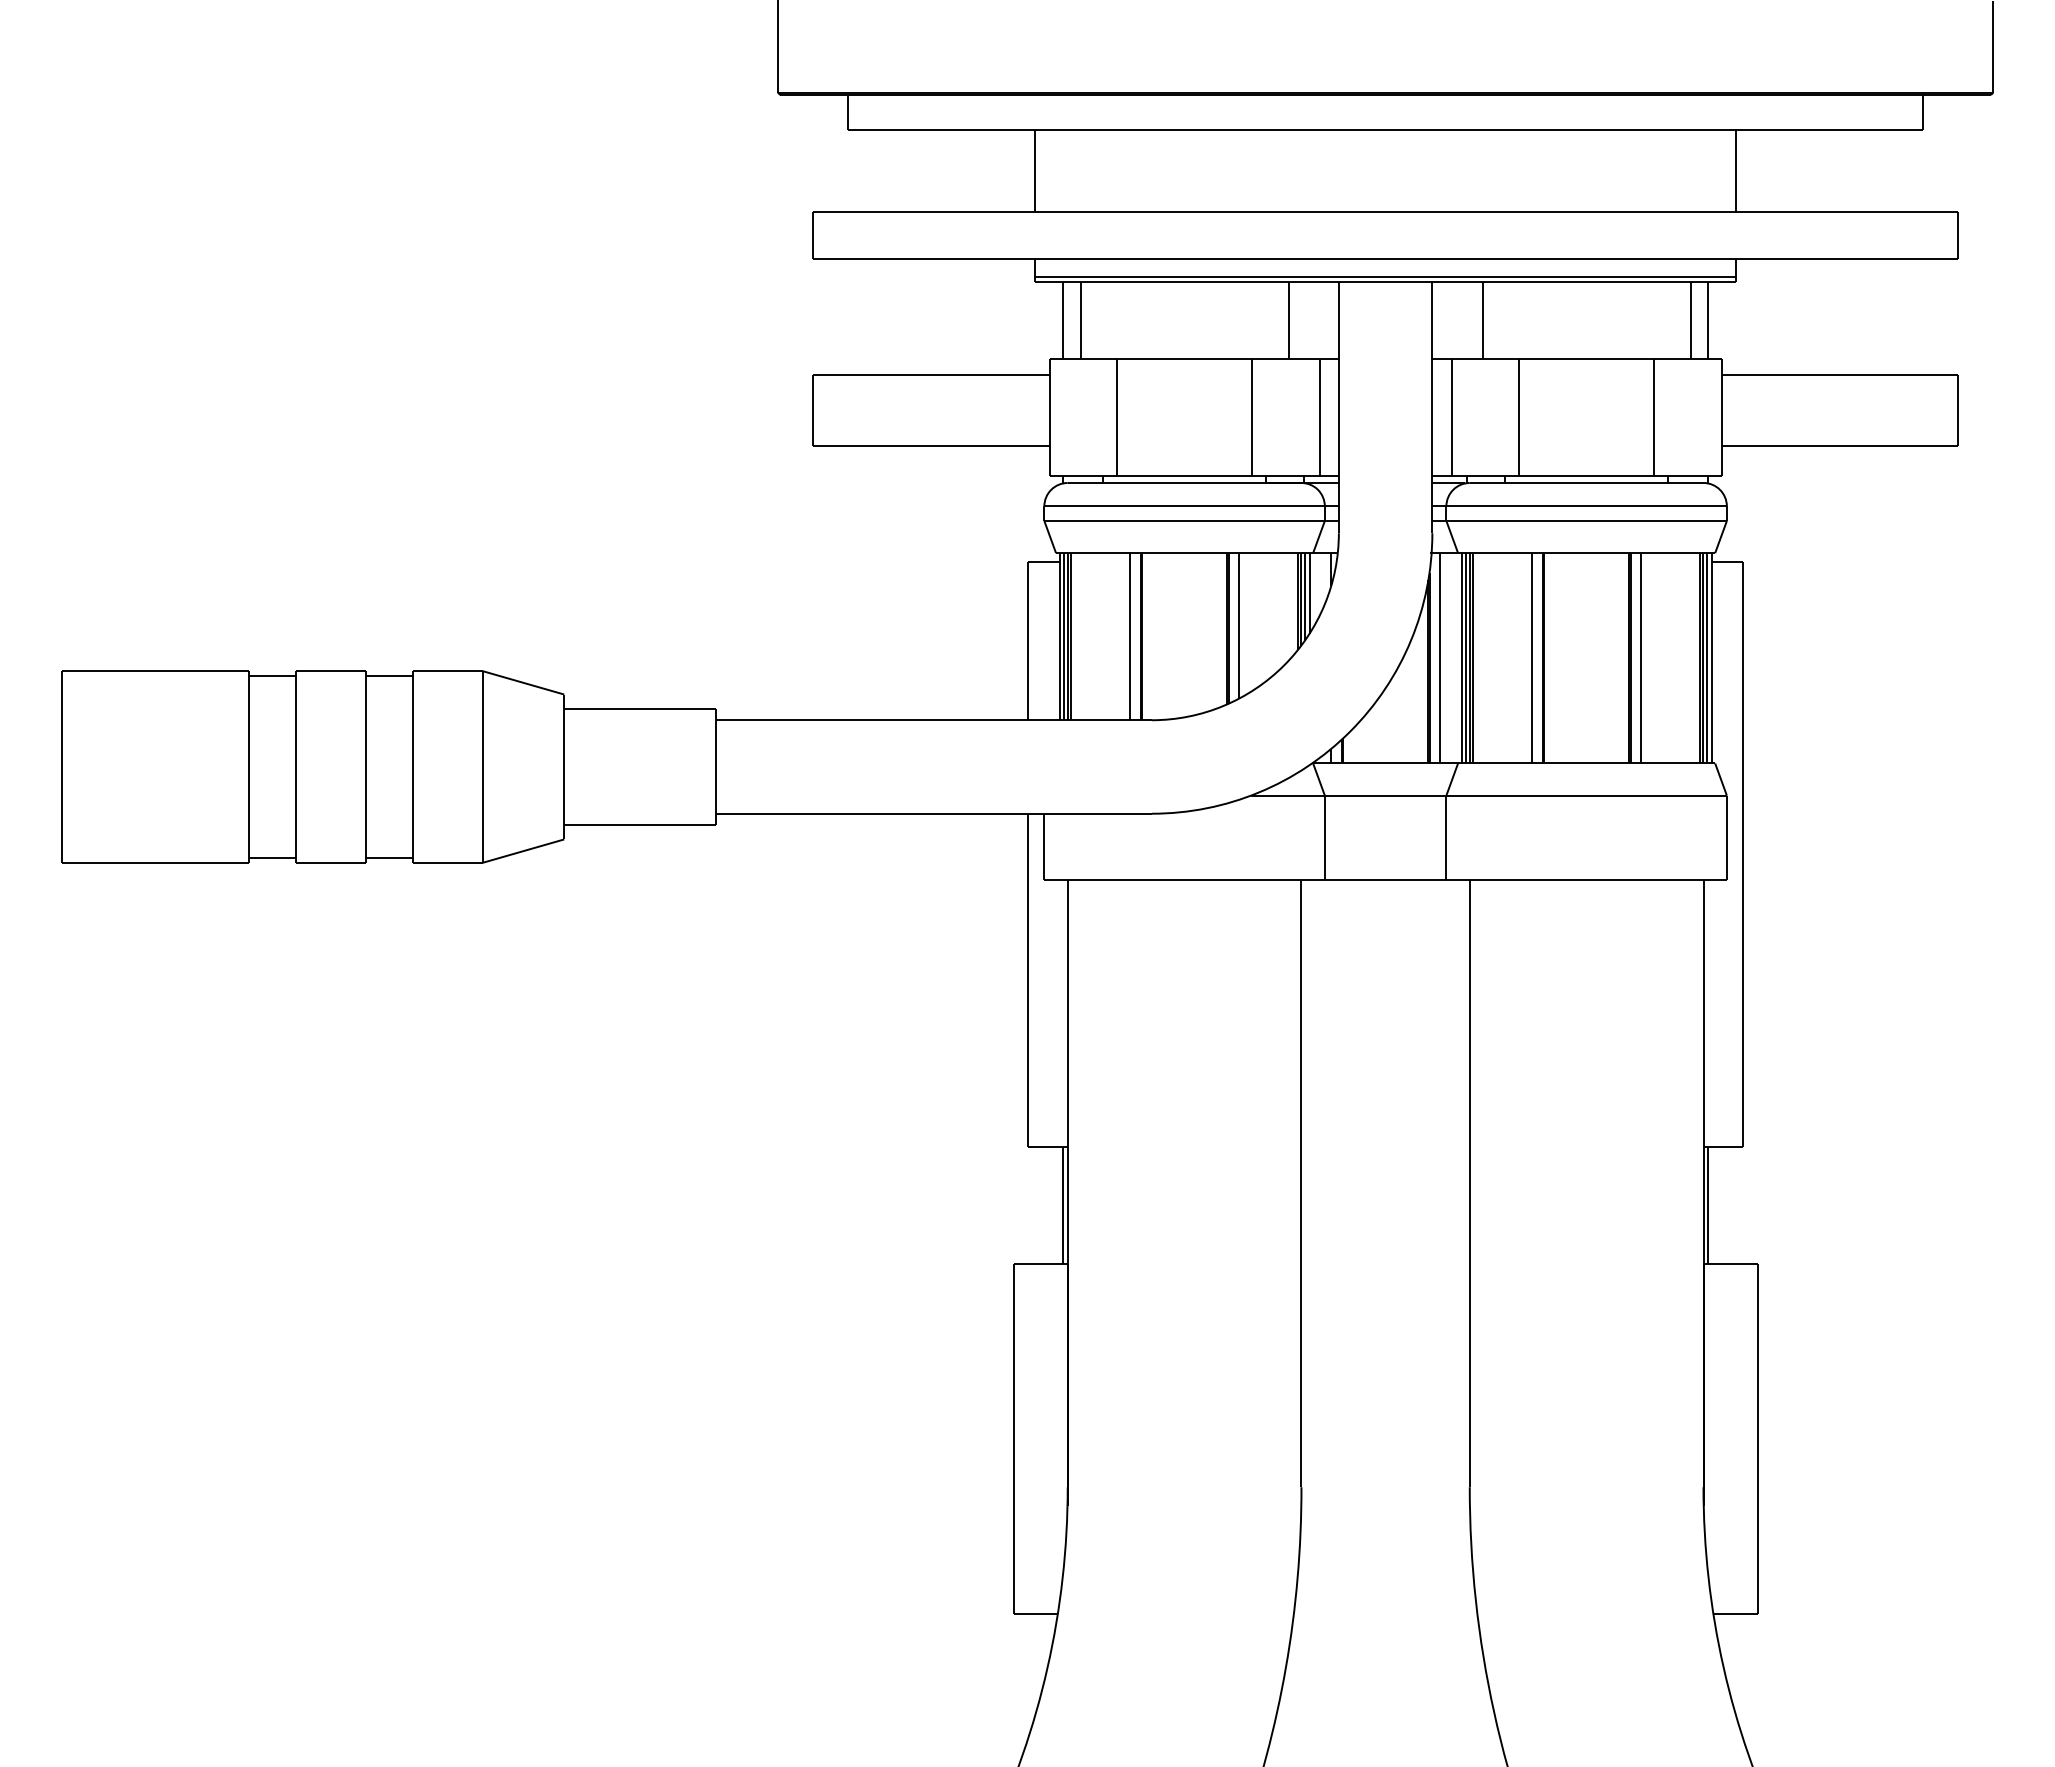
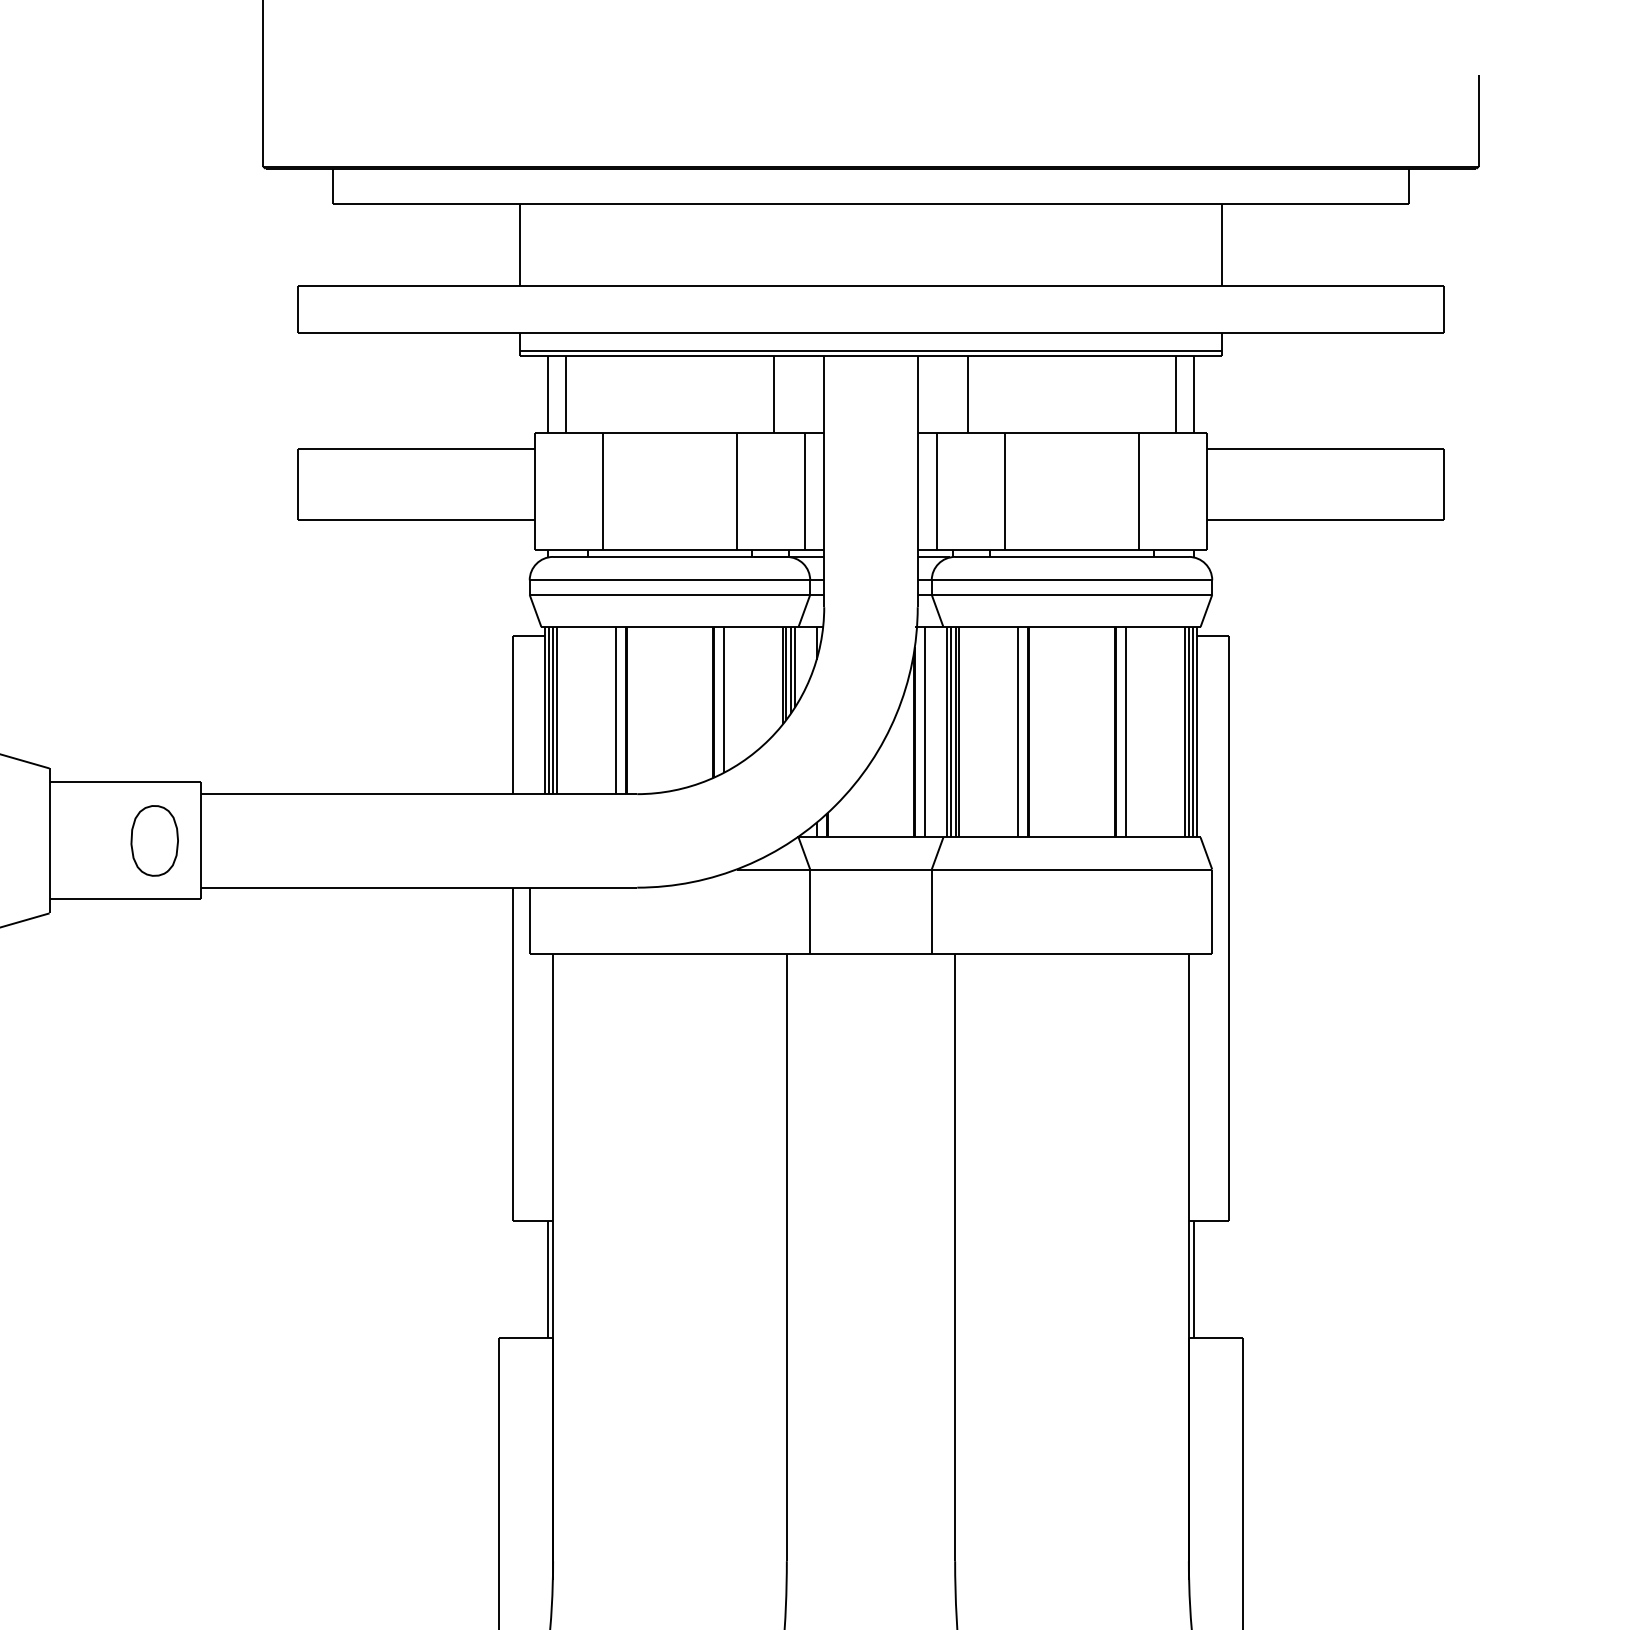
part: (669, 766) -> (154, 840), added

